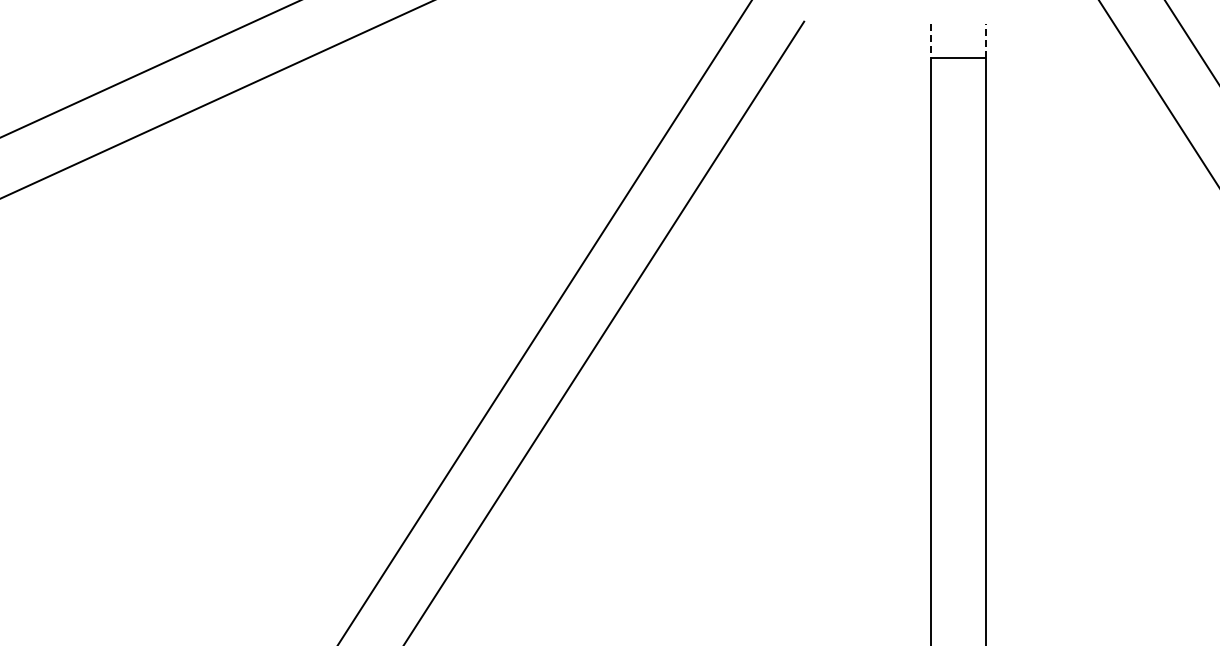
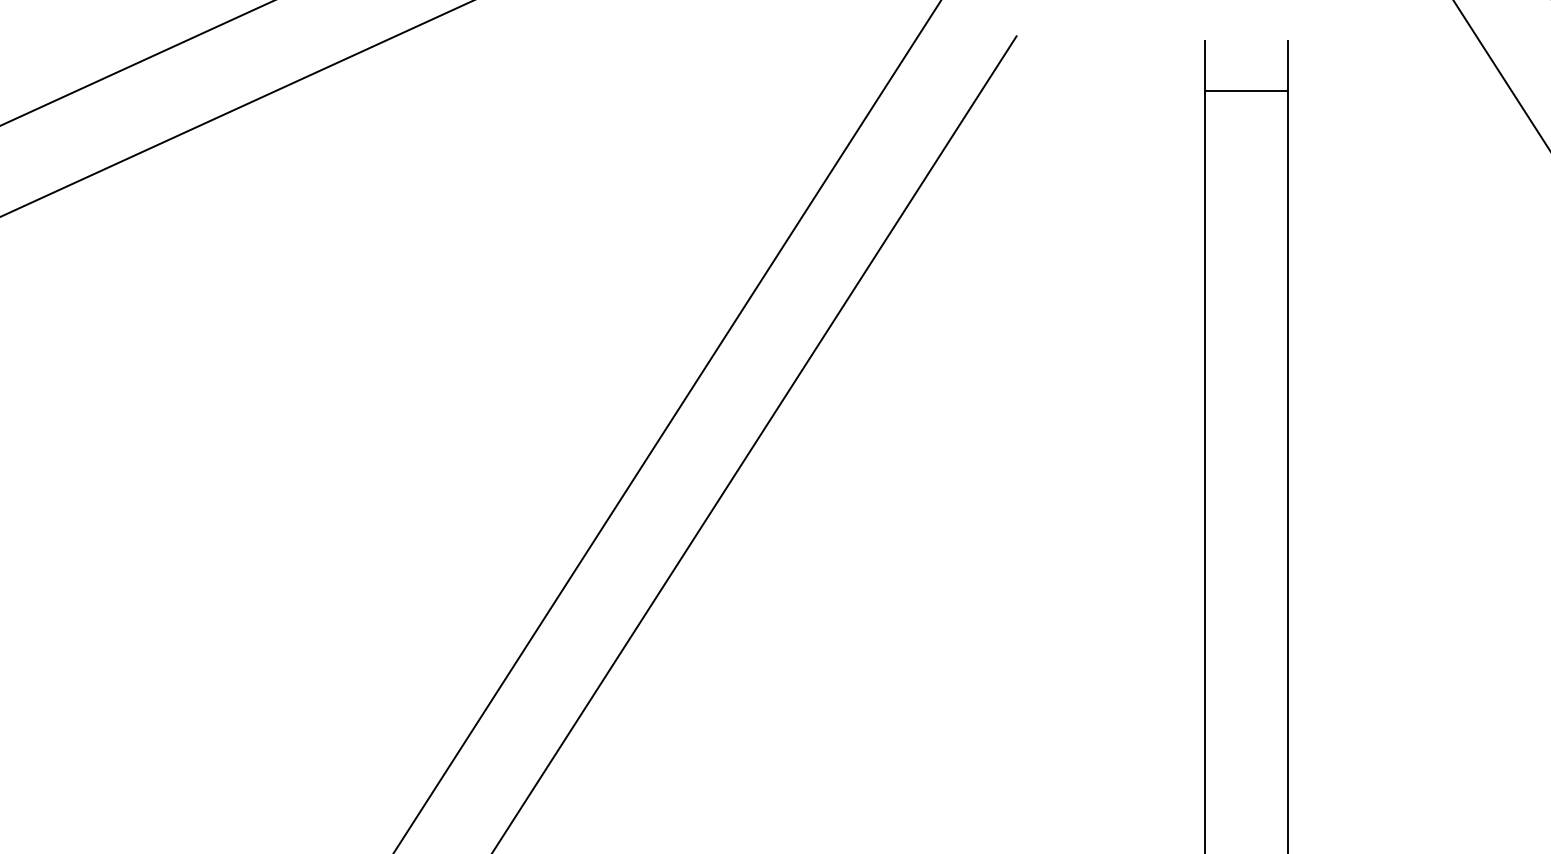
line: (930, 40) -> (1204, 64), dashed -> solid
line: (986, 40) -> (1288, 64), dashed -> solid

